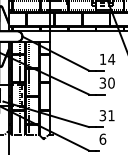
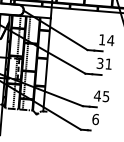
text: (111, 82) -> (108, 63), 30 -> 31
text: (106, 115) -> (101, 96), 31 -> 45

